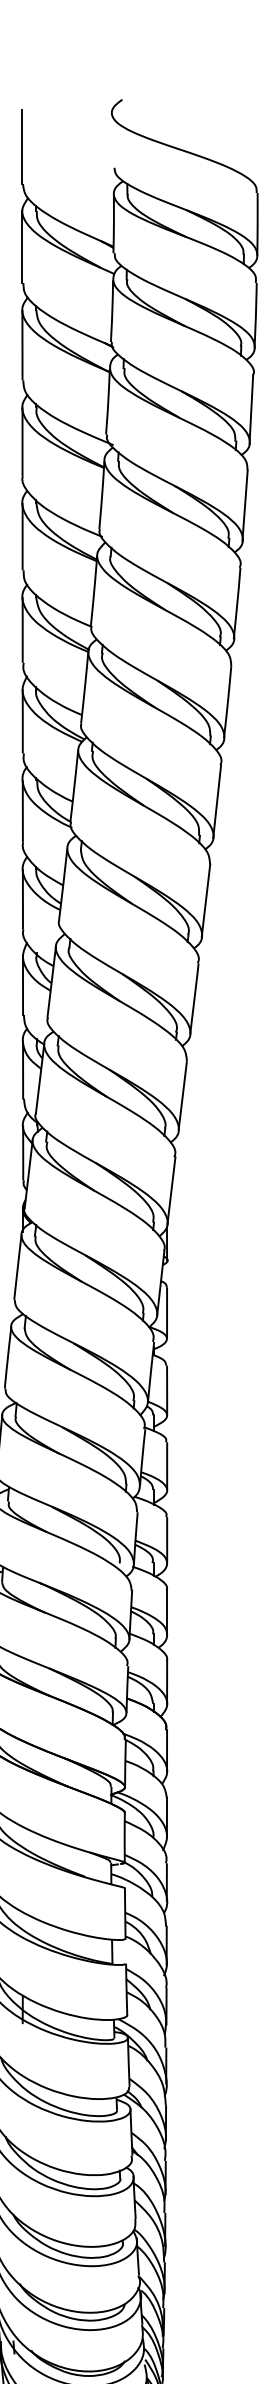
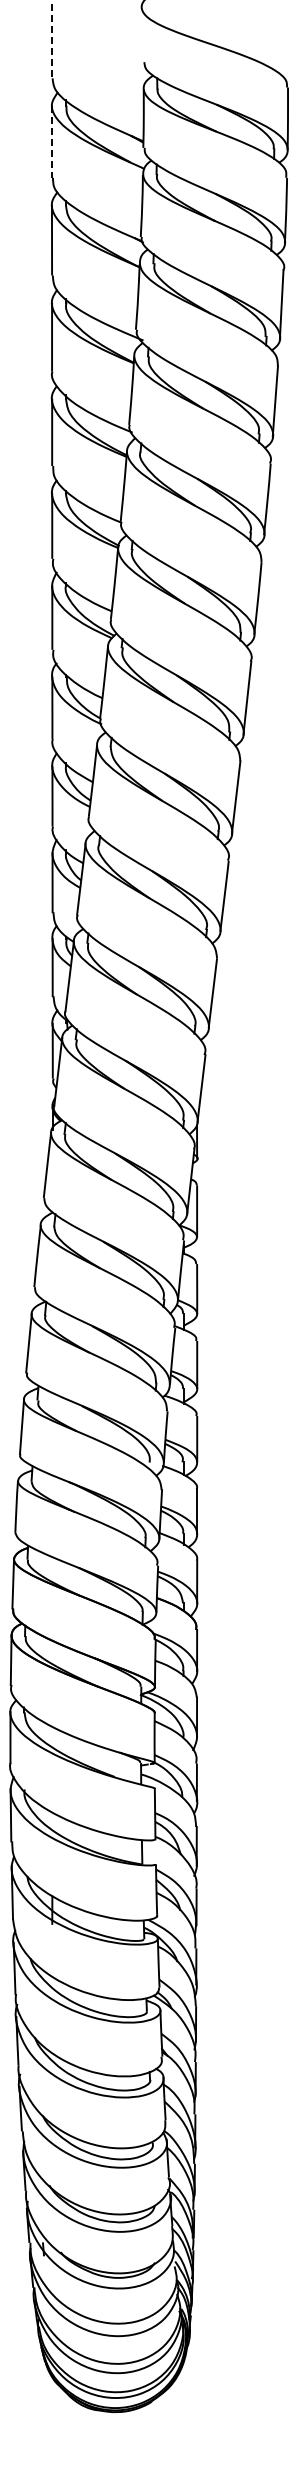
line: (21, 147) -> (51, 41), solid -> dashed
line: (21, 247) -> (51, 142), solid -> dashed

